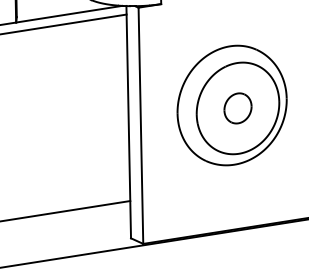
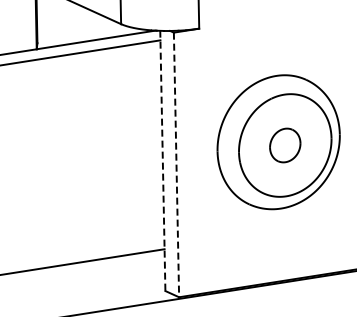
line: (128, 122) -> (162, 161), solid -> dashed
line: (140, 126) -> (176, 165), solid -> dashed

